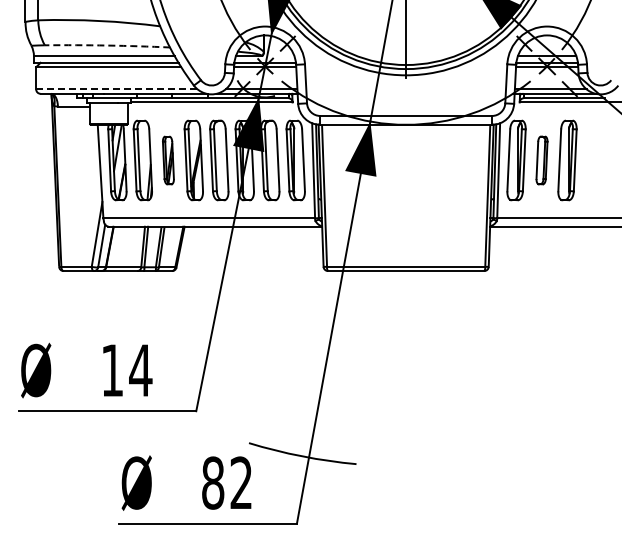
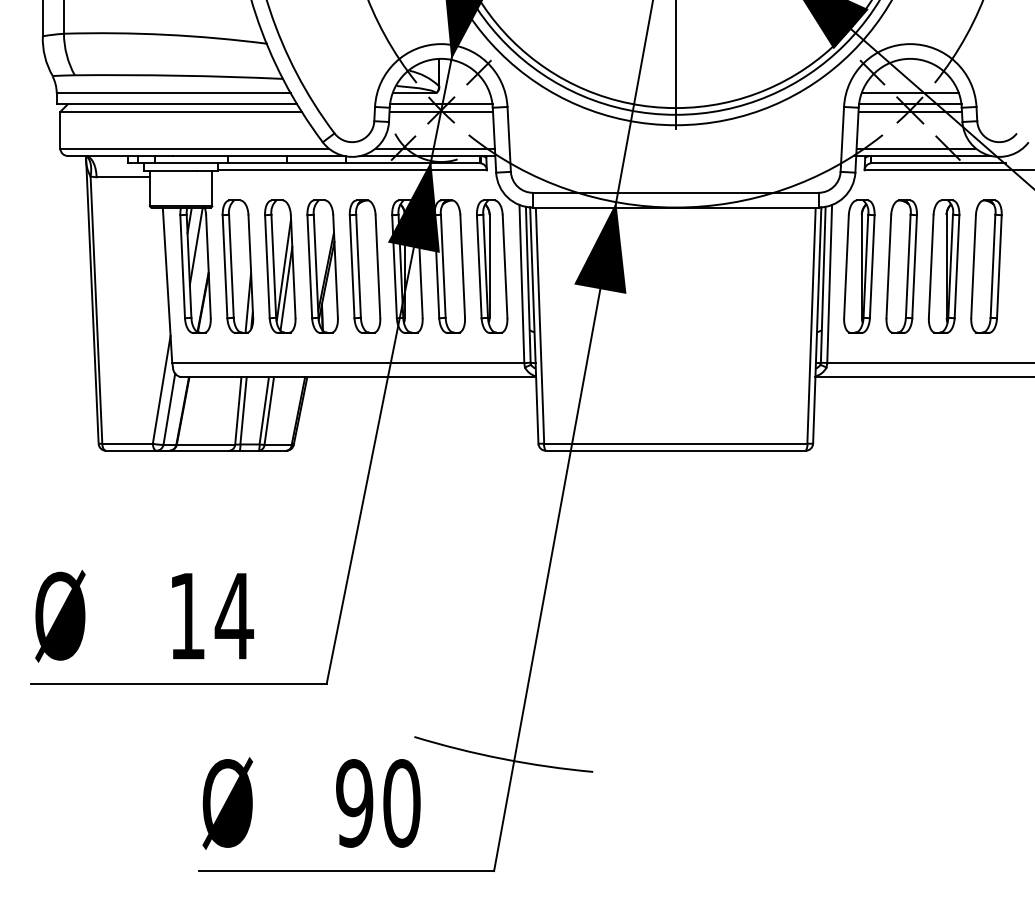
arc: (107, 45) -> (179, 75), dashed -> solid
line: (116, 89) -> (194, 148), dashed -> solid
part: (168, 160) -> (280, 266), size x1.67
part: (541, 160) -> (900, 266), size x1.67
part: (592, 160) -> (985, 266), added
text: (226, 482) -> (376, 802), 82 -> 90

